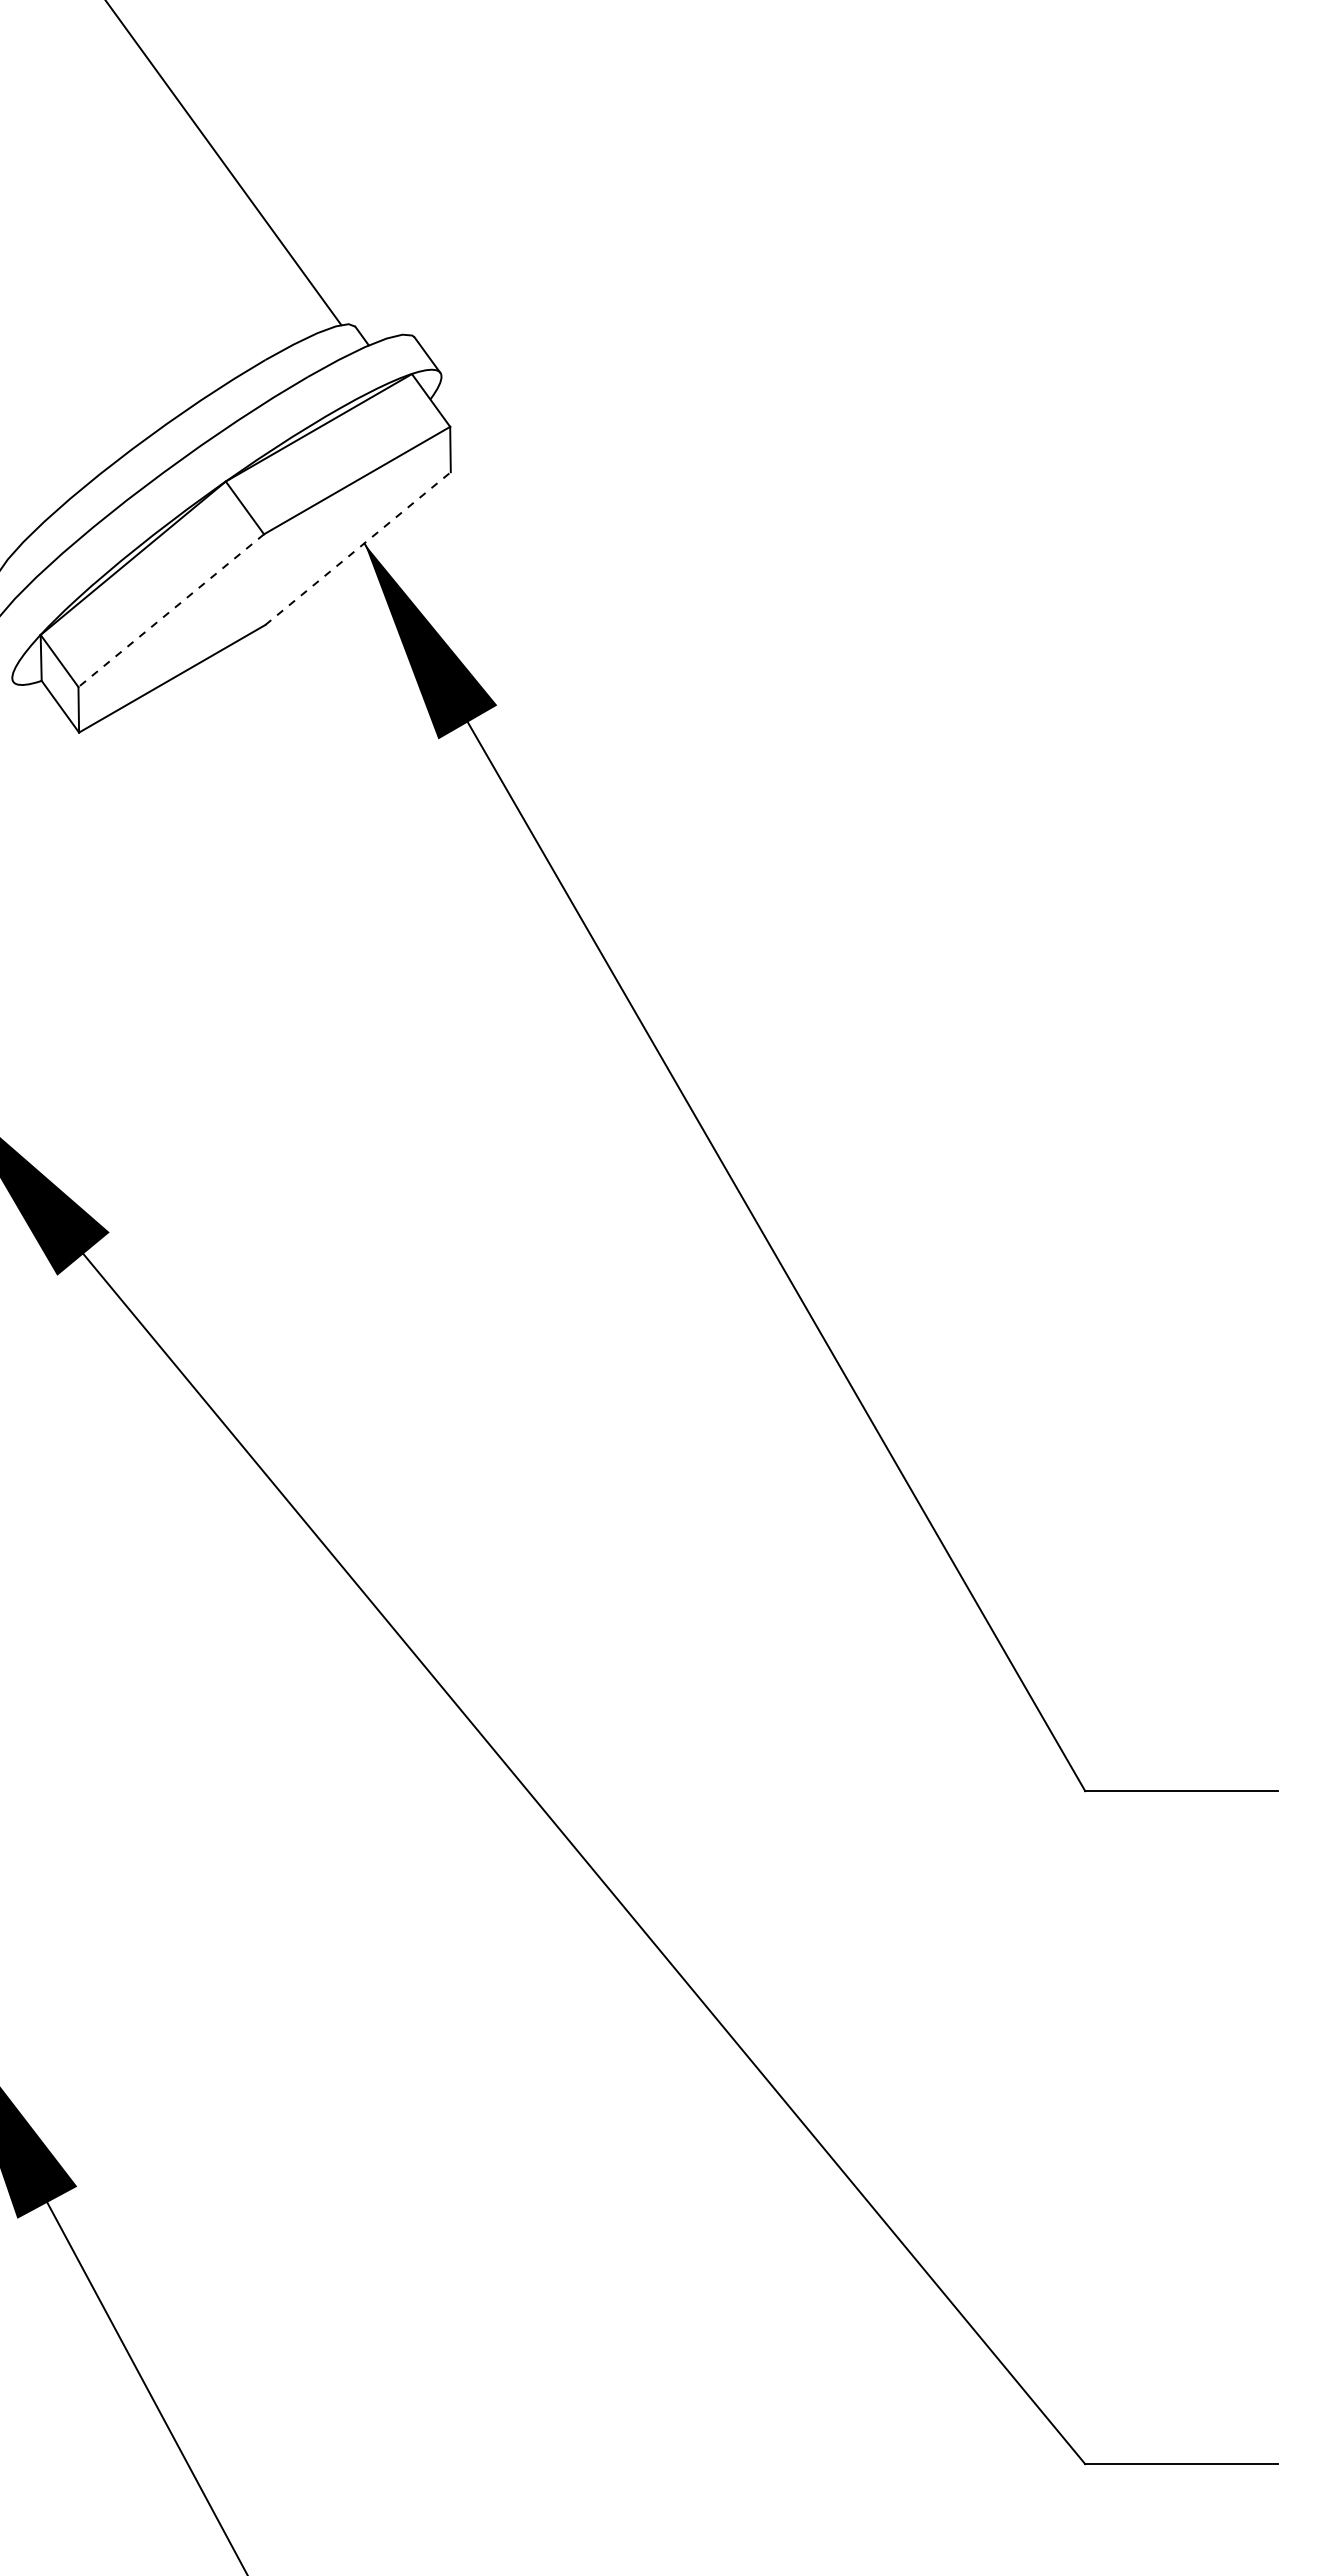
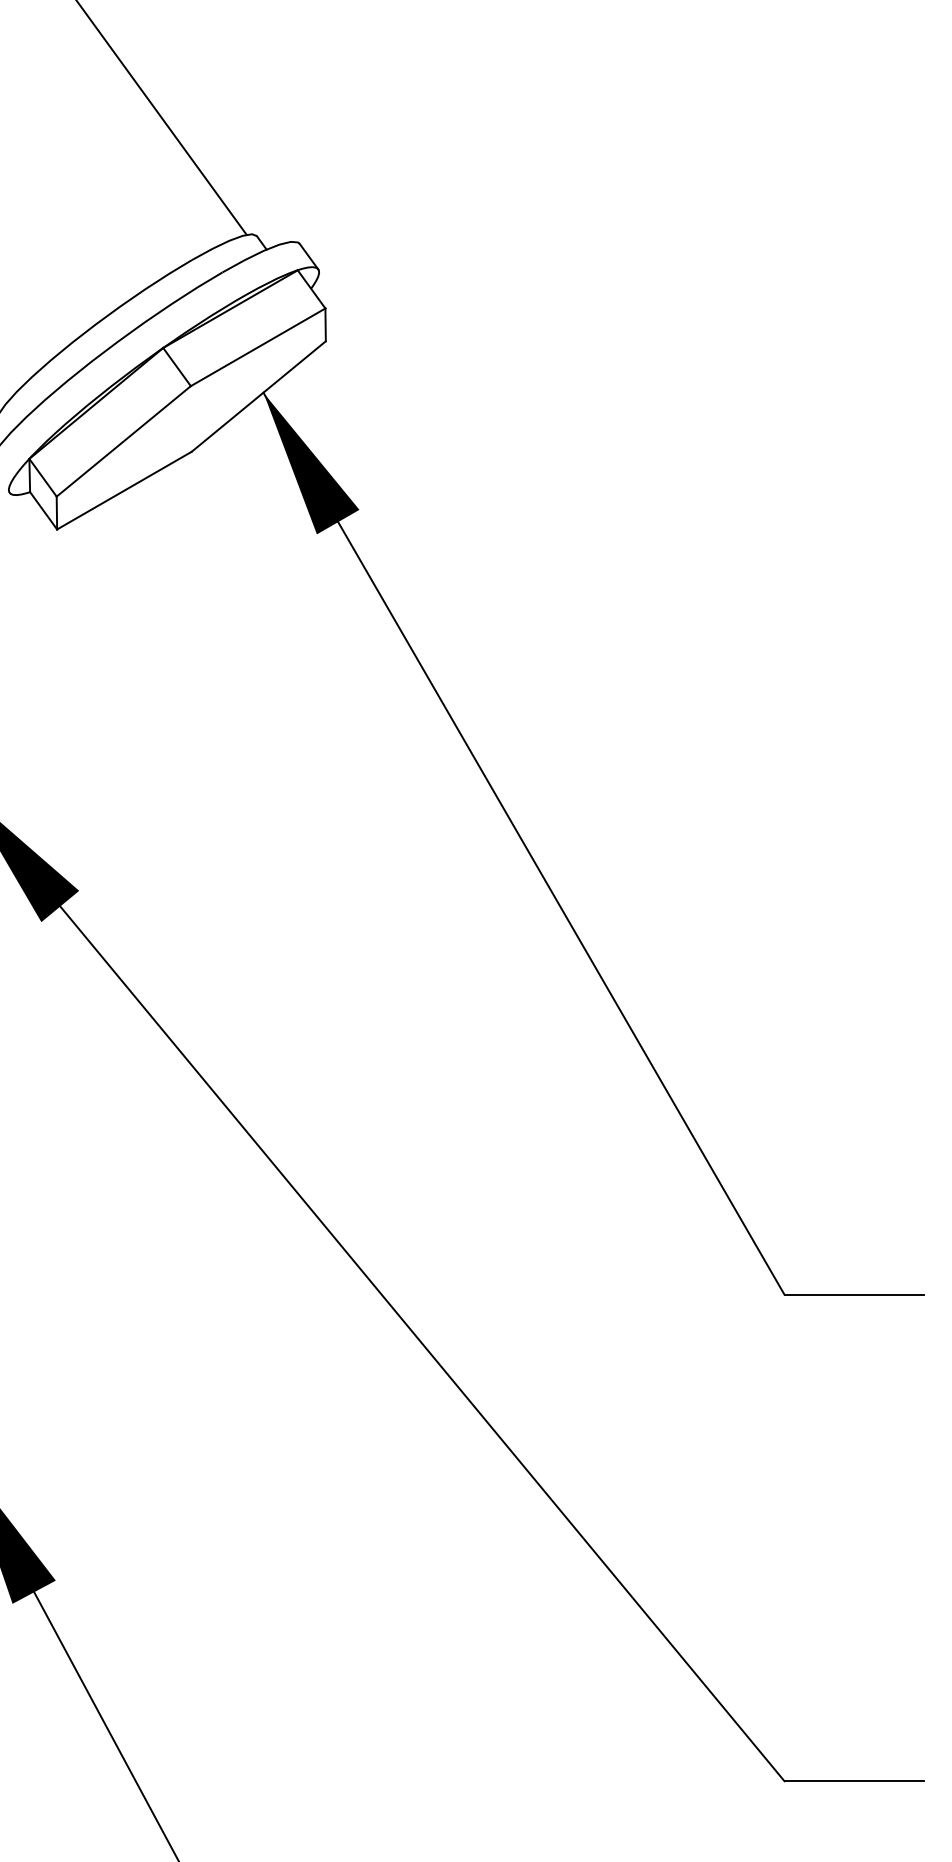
line: (358, 548) -> (259, 396), dashed -> solid
line: (170, 611) -> (123, 441), dashed -> solid

